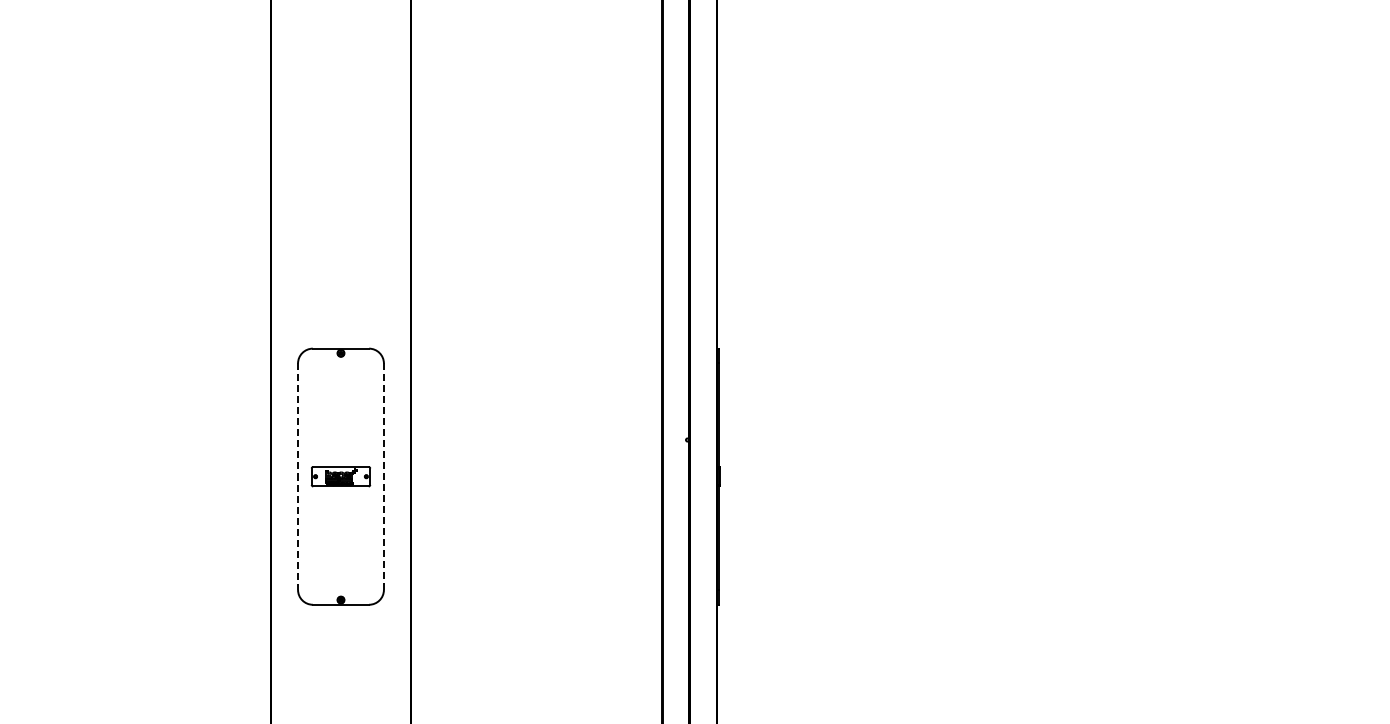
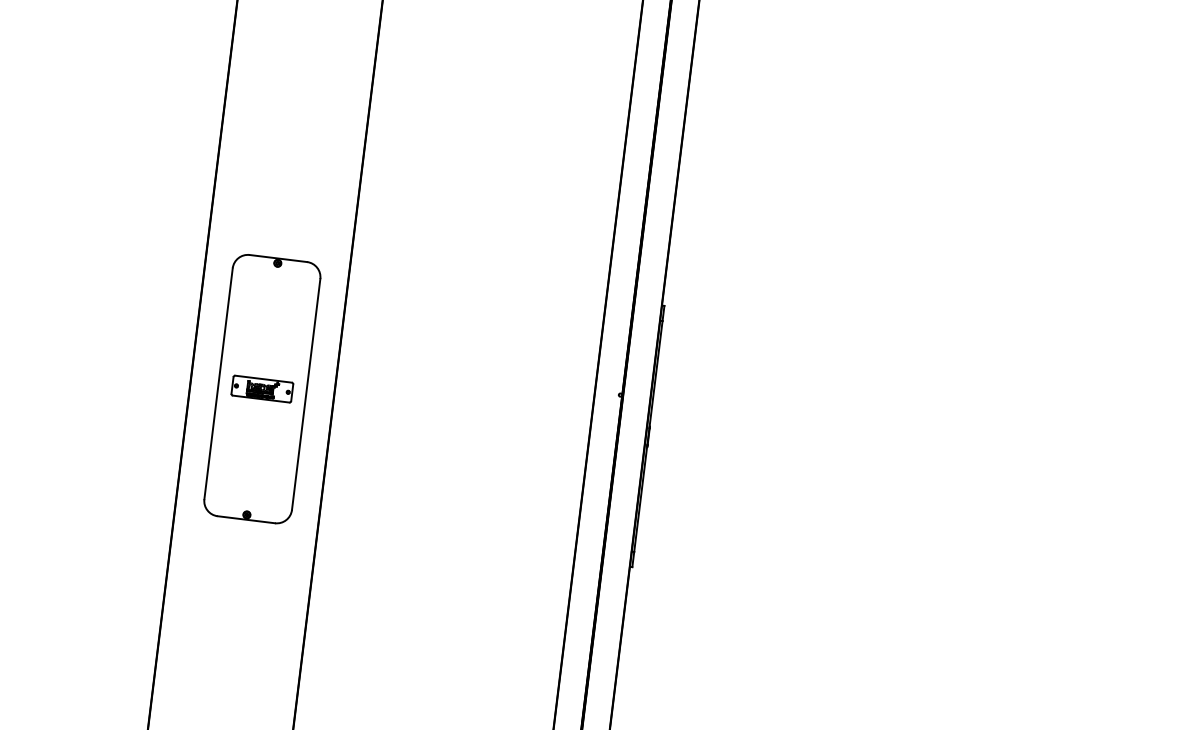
line: (383, 476) -> (305, 394), dashed -> solid
line: (298, 477) -> (218, 384), dashed -> solid

